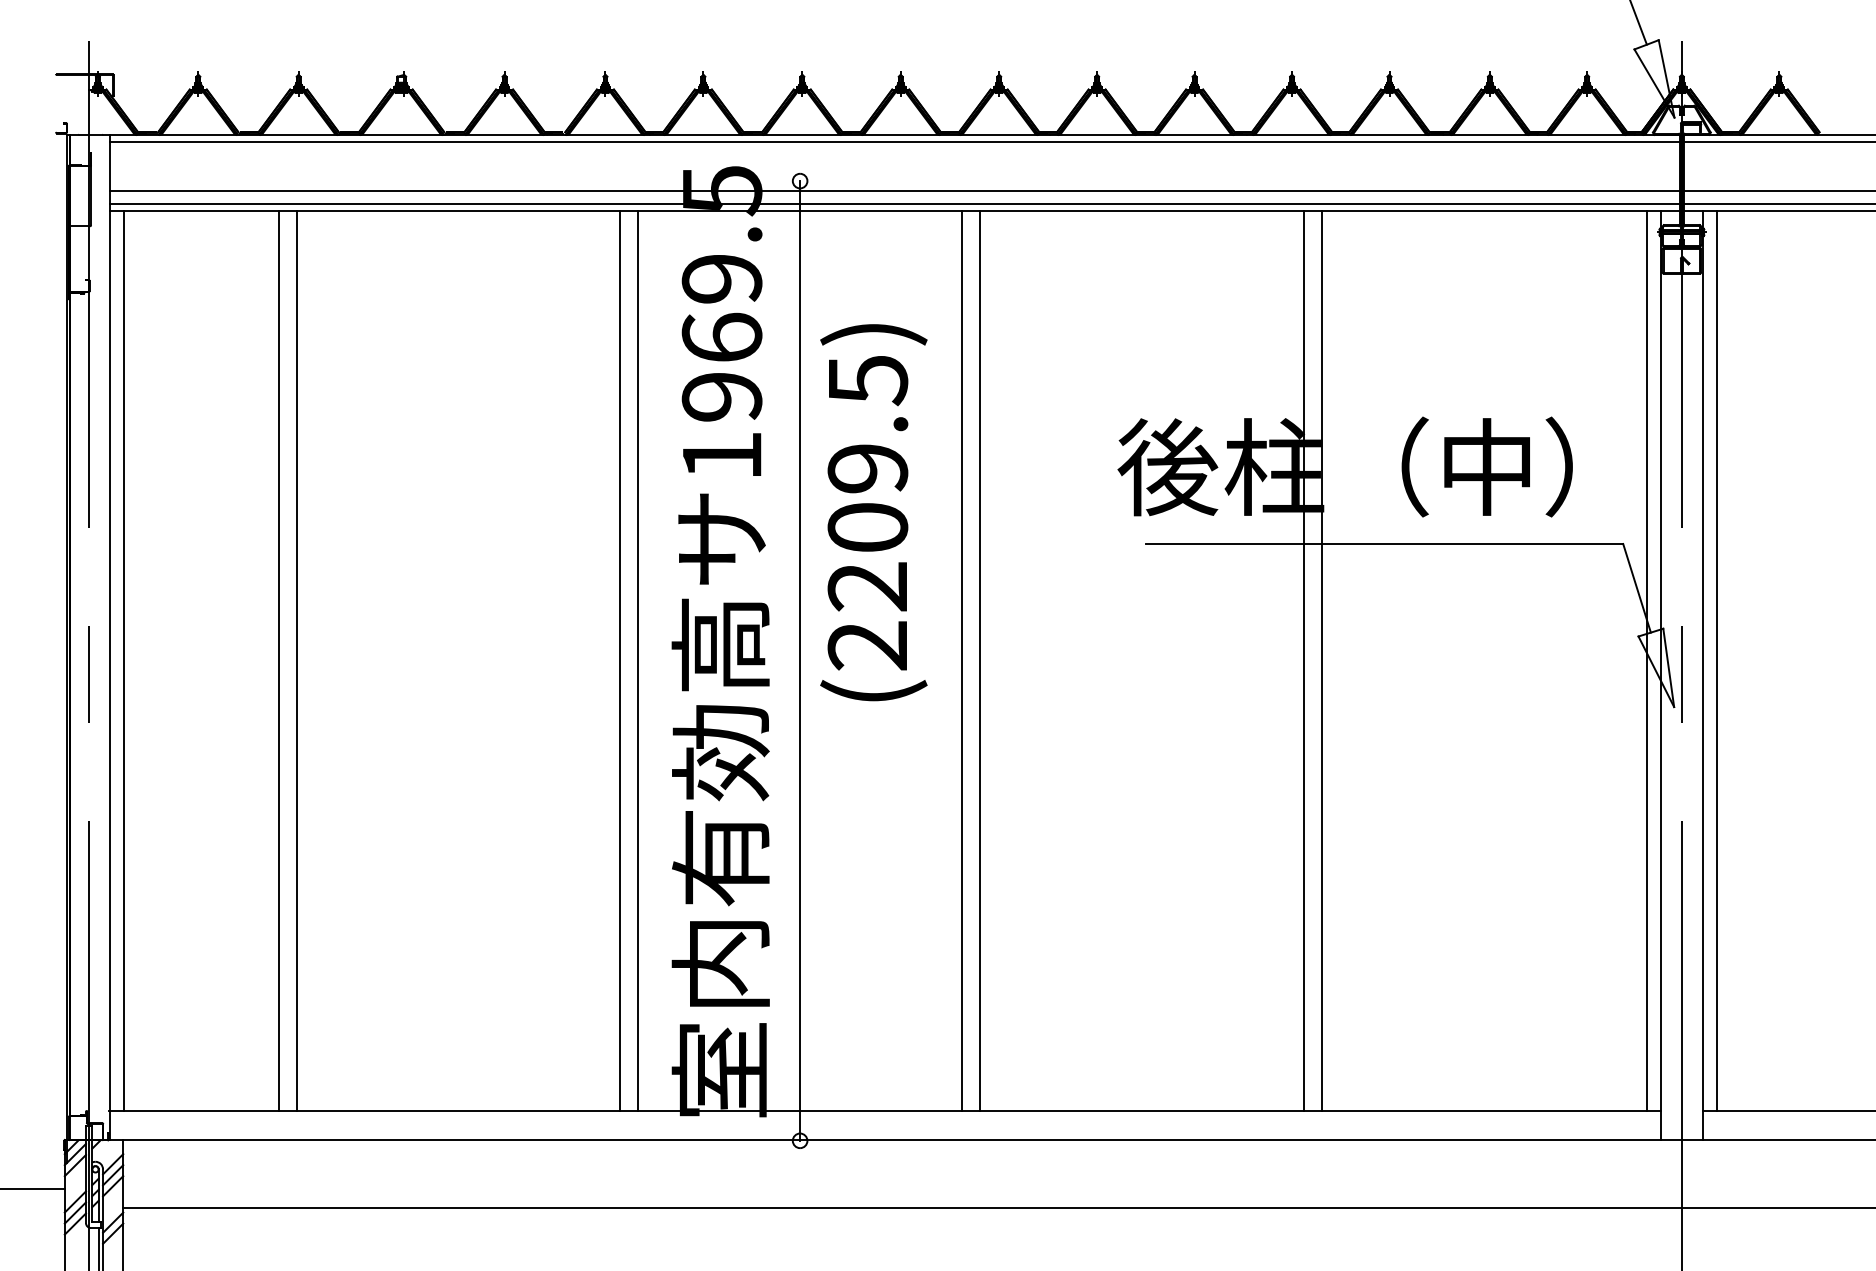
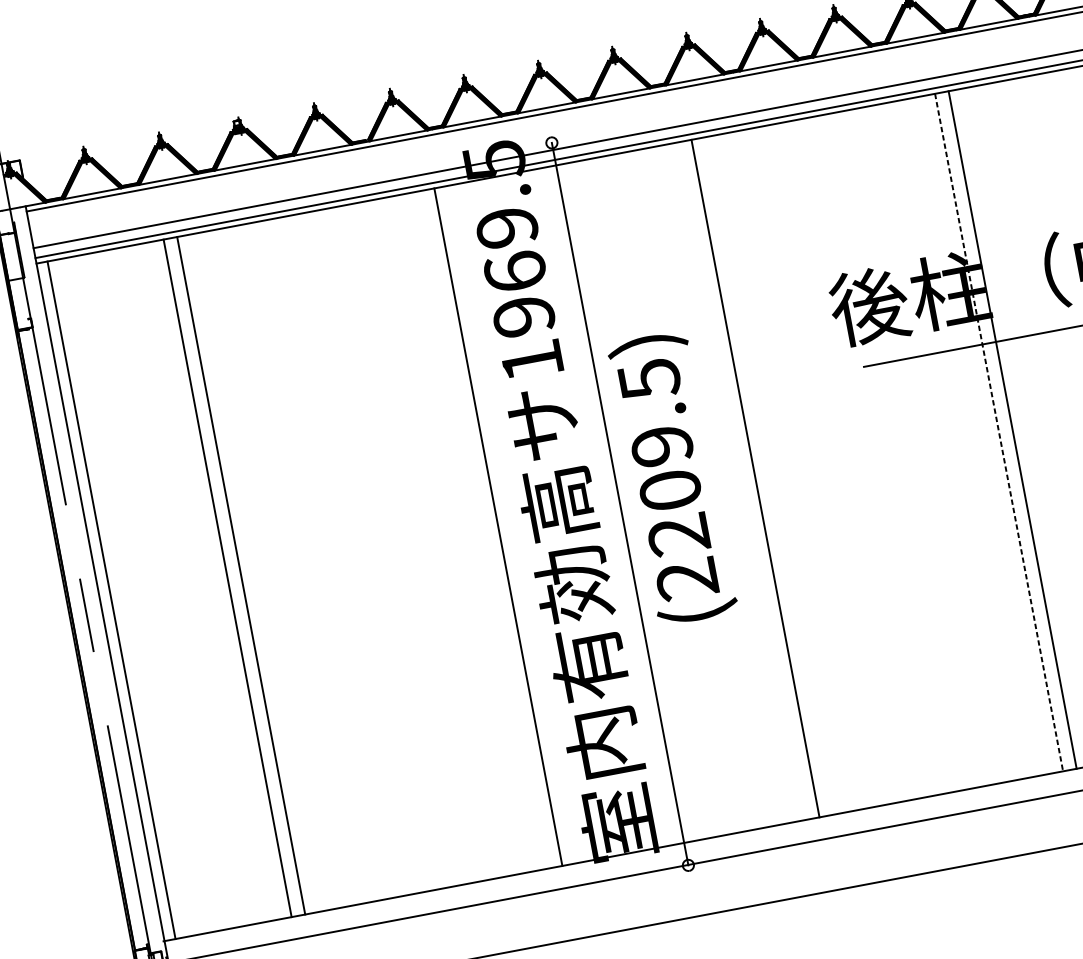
text: (873, 512) -> (672, 478), moved
line: (620, 660) -> (484, 529), removed
line: (961, 660) -> (741, 480), removed
line: (1303, 661) -> (999, 432), solid -> dashed

